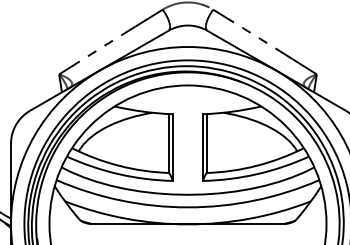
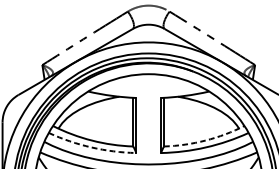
arc: (256, 165) -> (205, 140), solid -> dashed
arc: (118, 174) -> (91, 147), solid -> dashed

